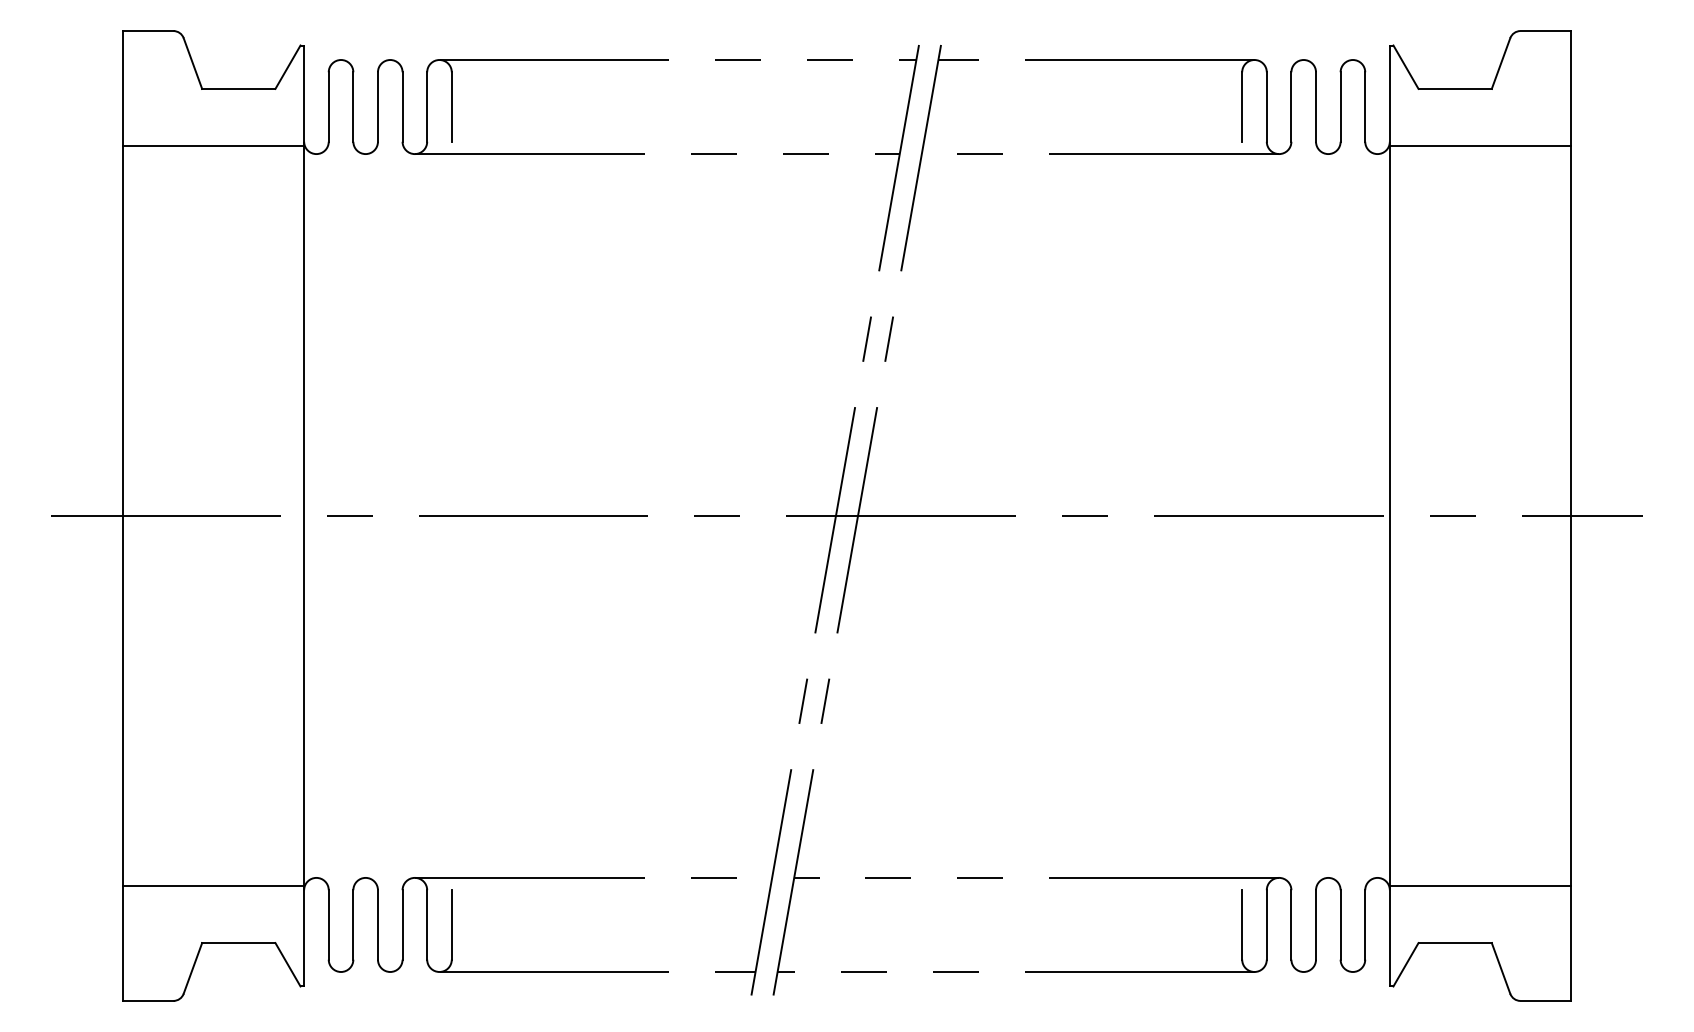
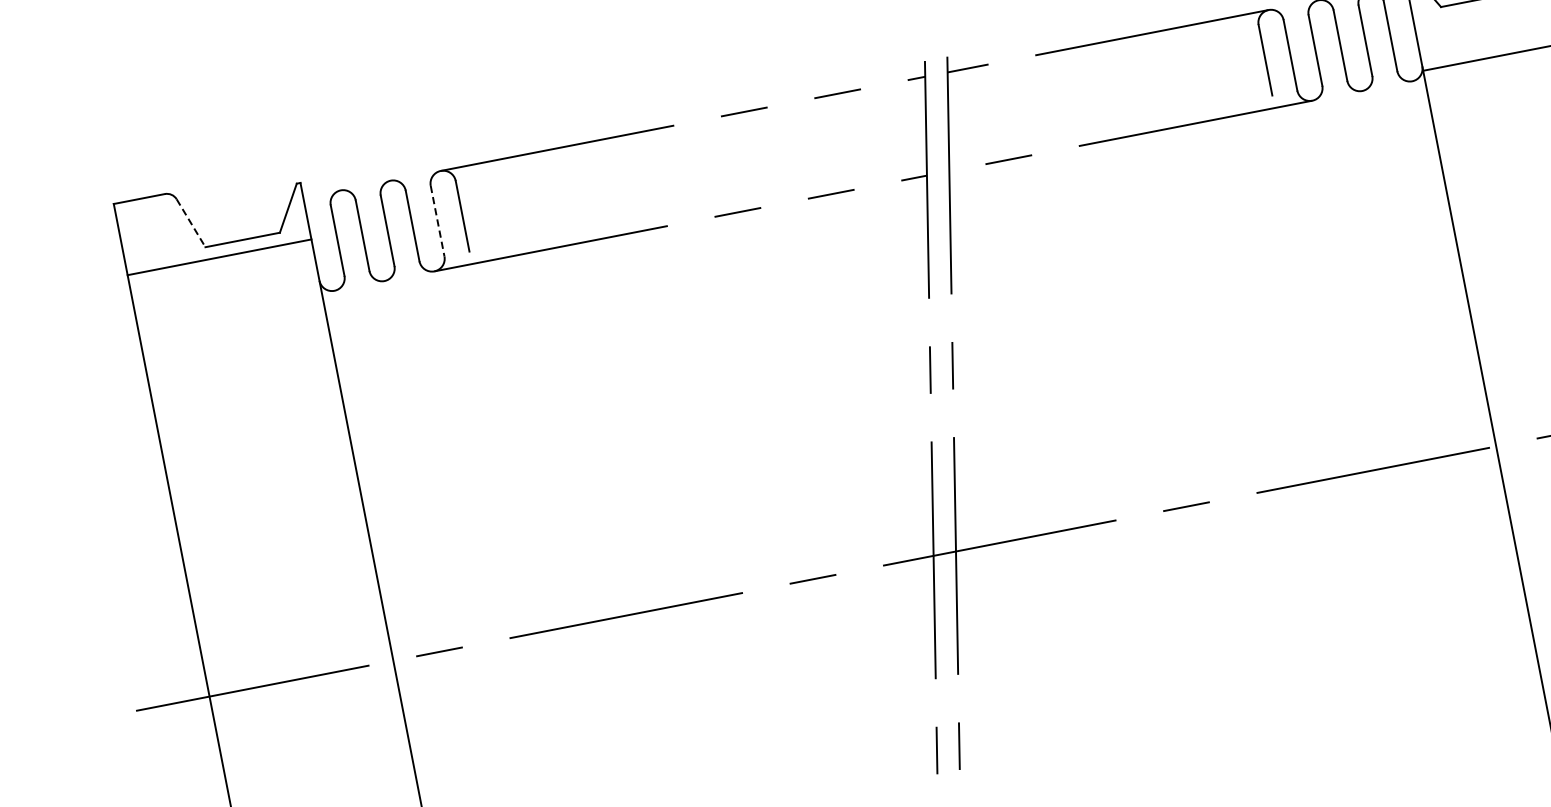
line: (193, 64) -> (191, 224), solid -> dashed
line: (427, 107) -> (438, 221), solid -> dashed
line: (213, 146) -> (219, 257), moved

